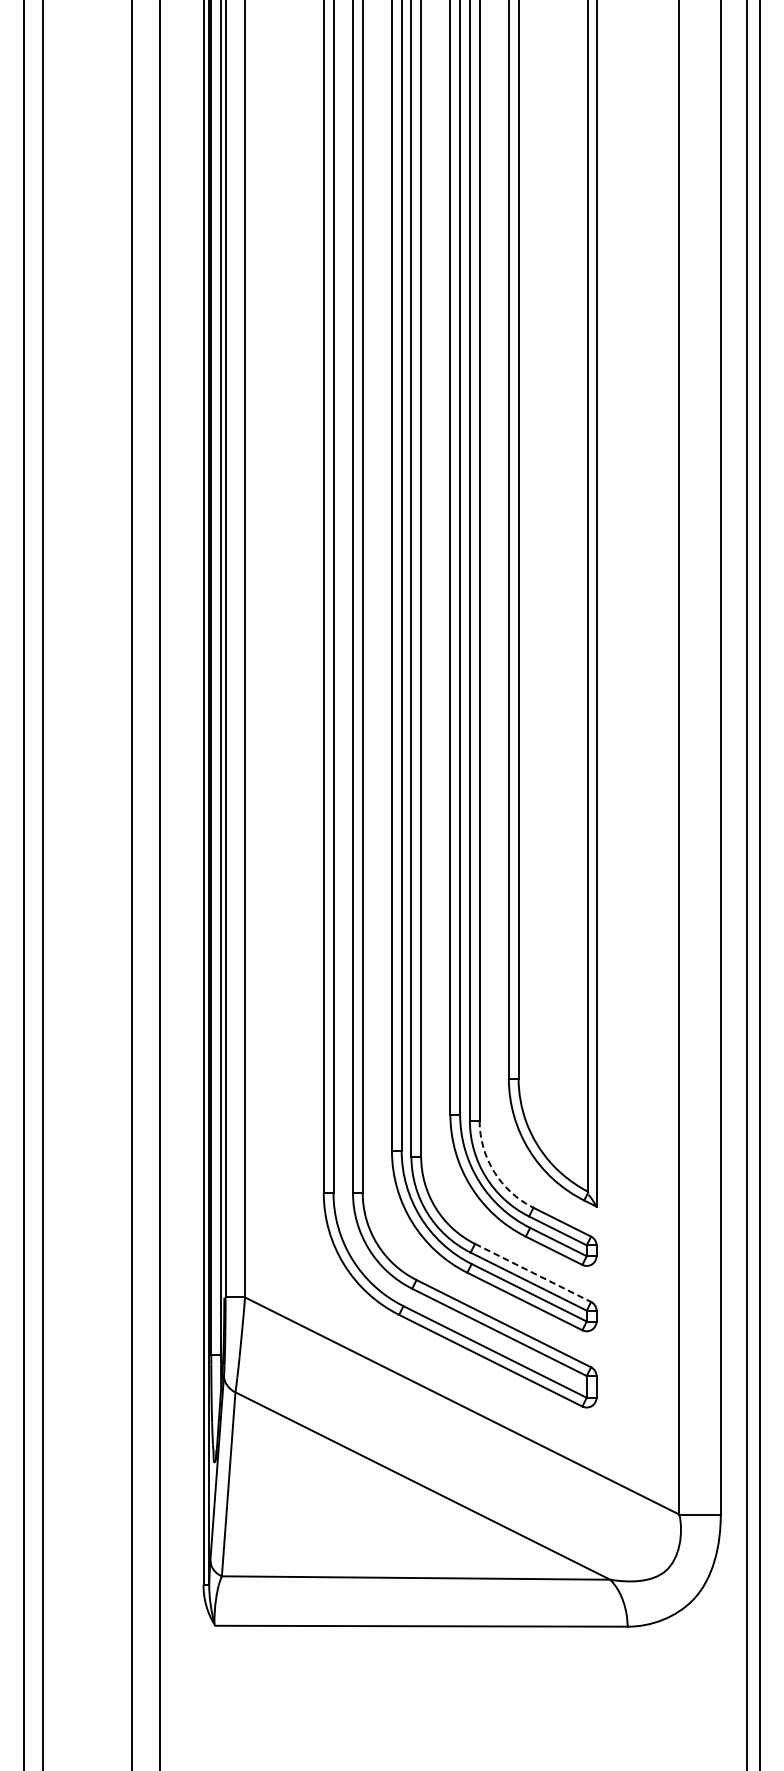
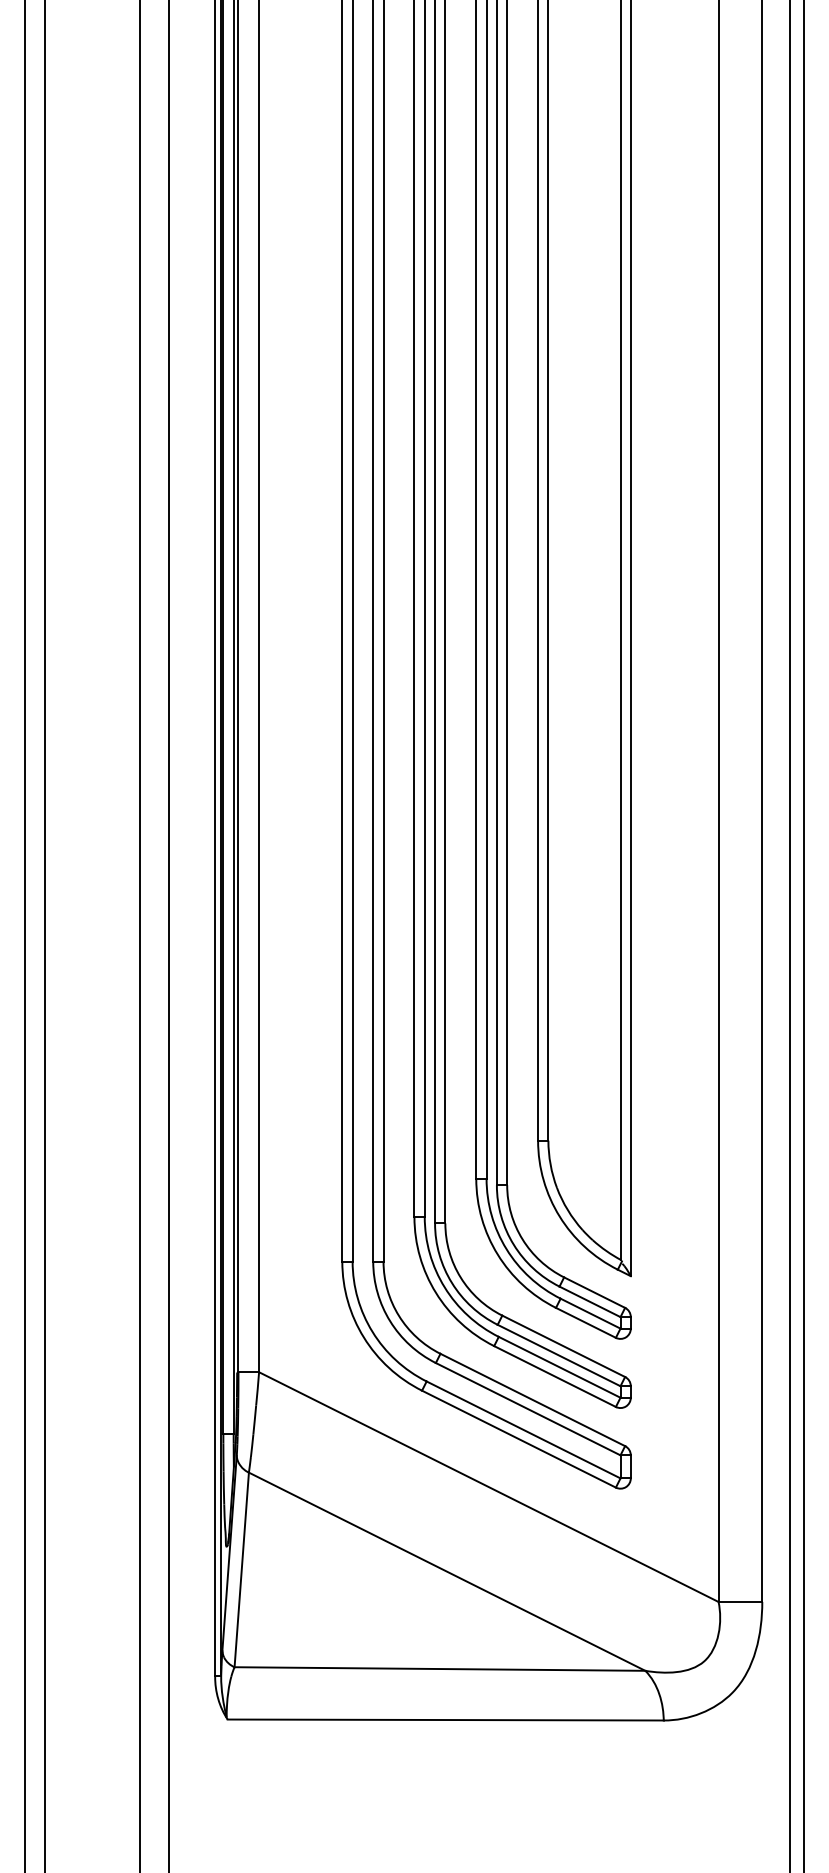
arc: (494, 1171) -> (522, 1239), dashed -> solid
line: (532, 1273) -> (563, 1346), dashed -> solid

